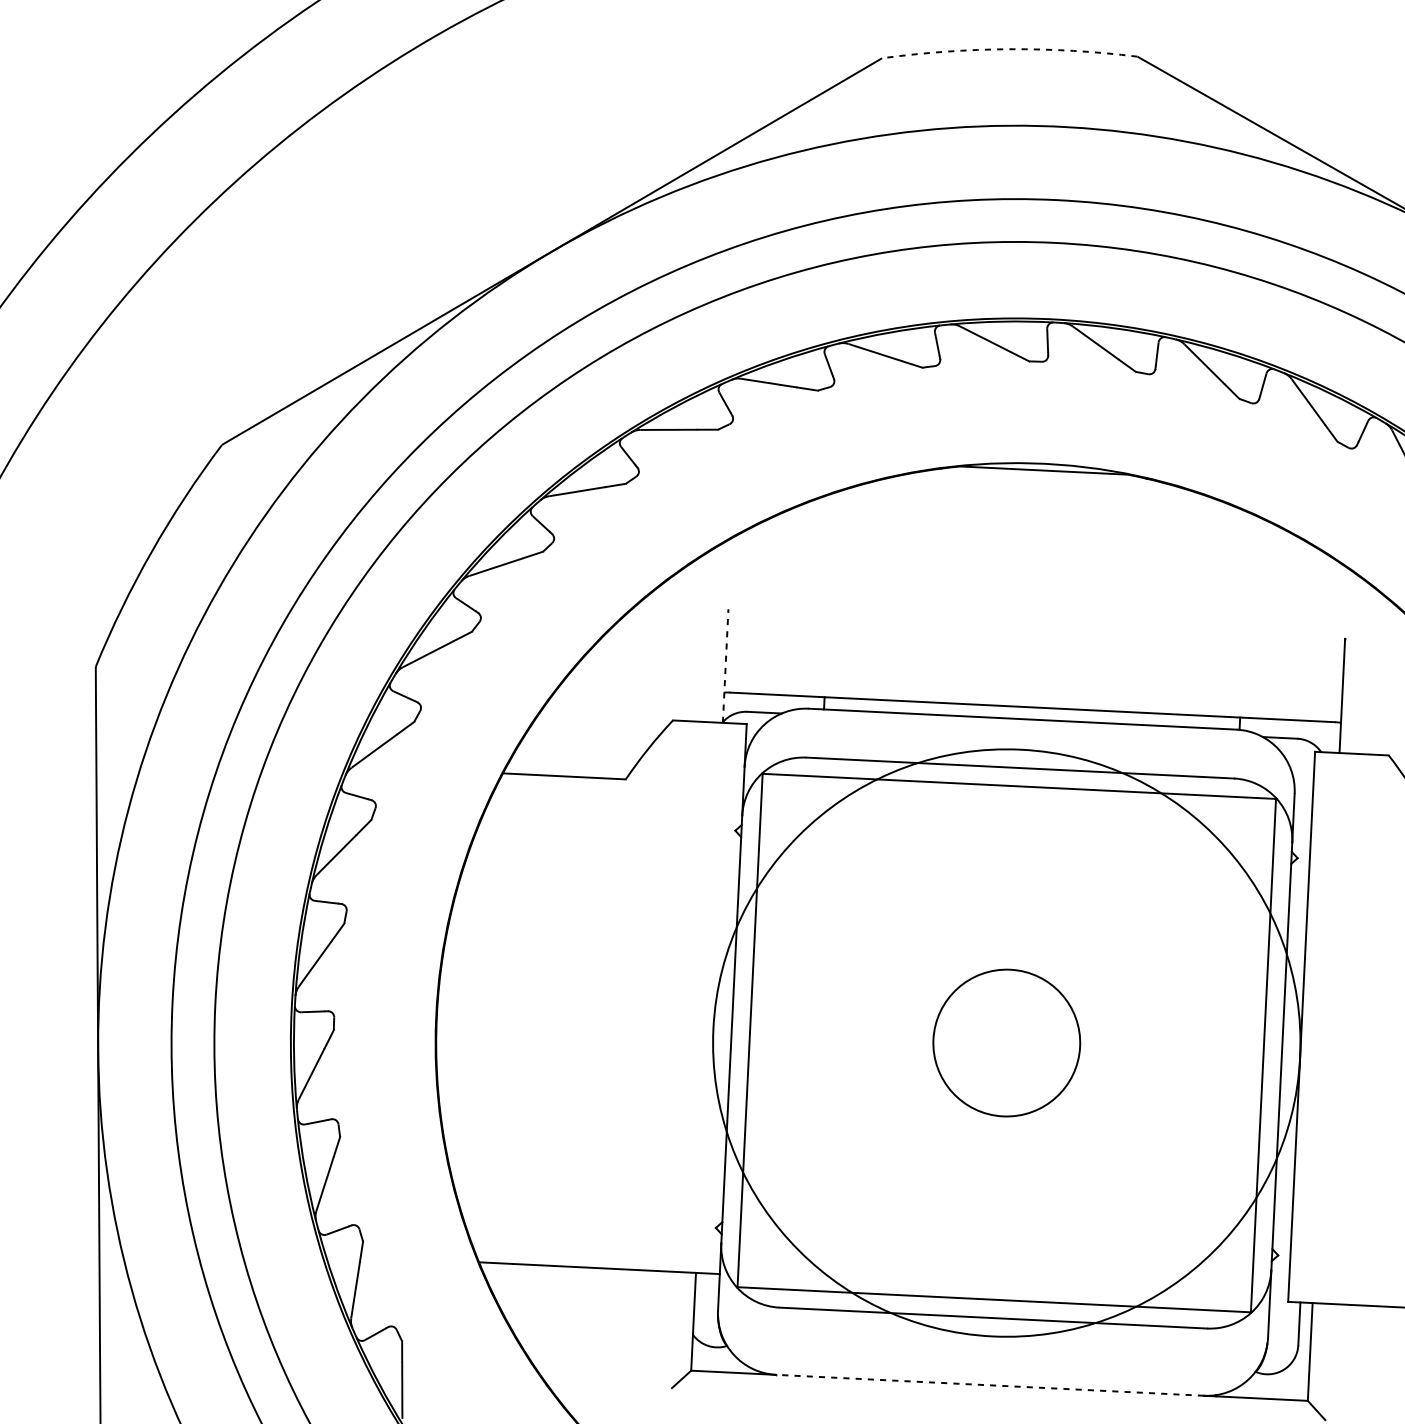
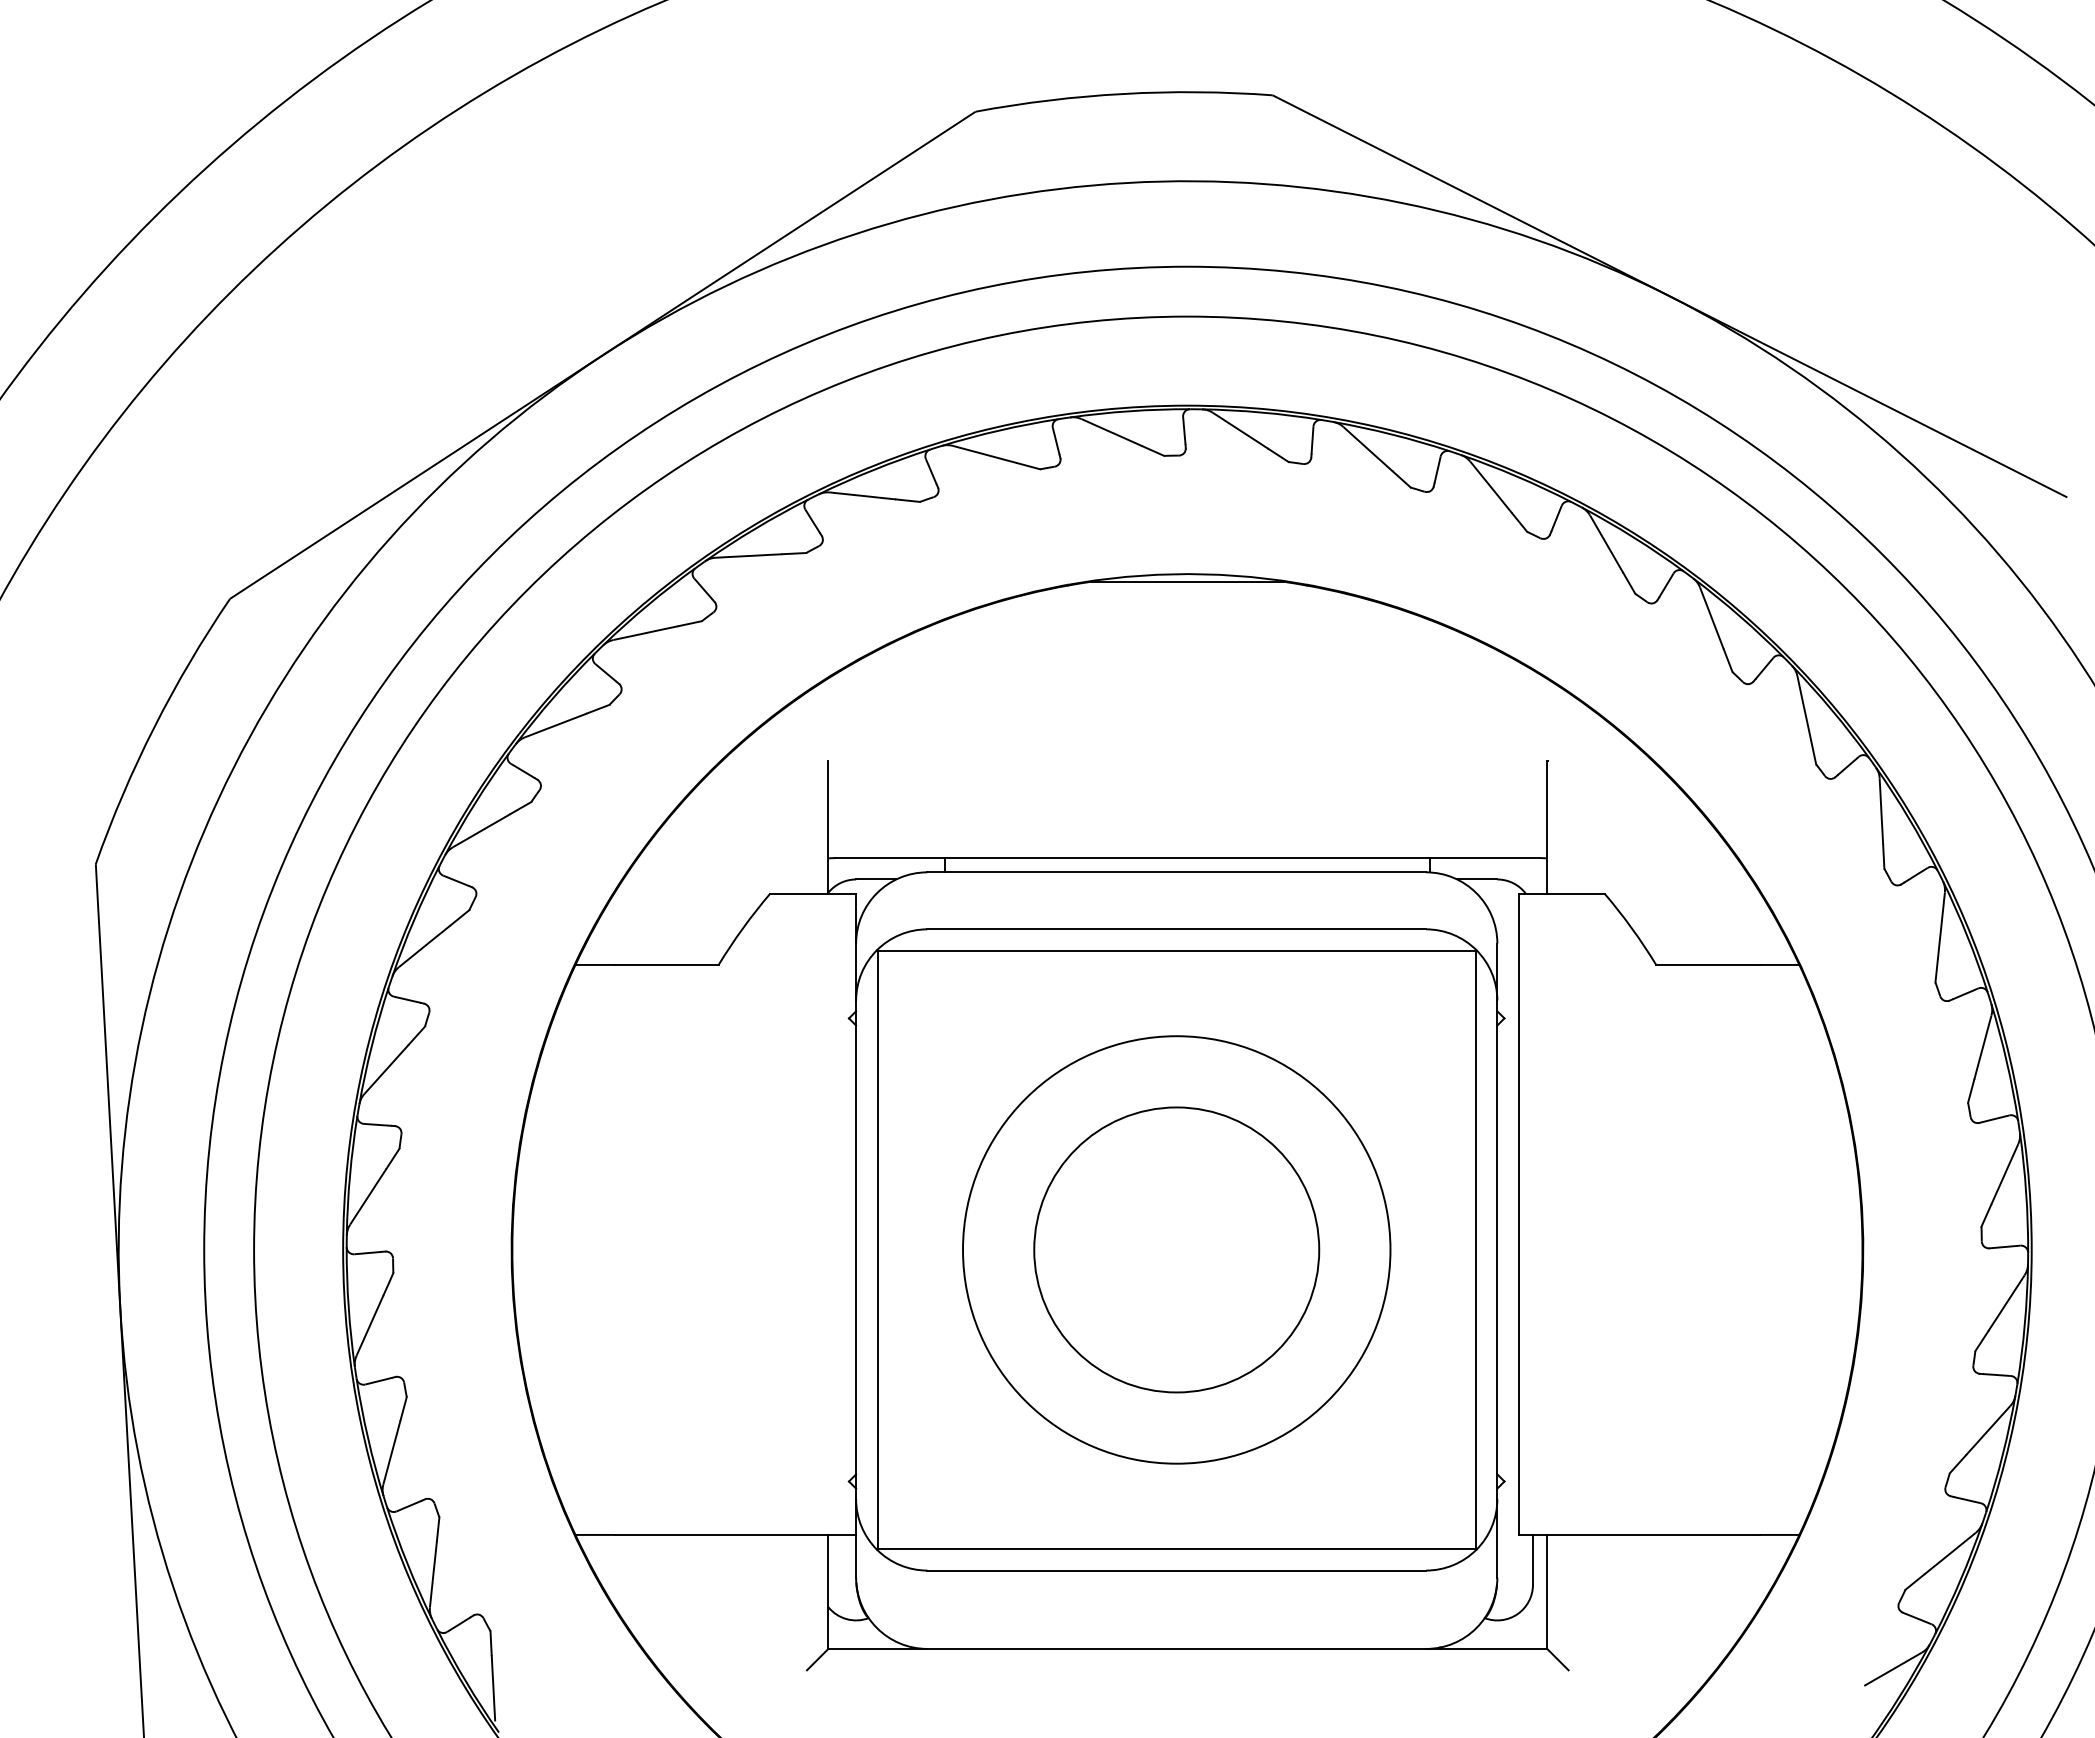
arc: (1009, 48) -> (1123, 93), dashed -> solid
line: (725, 666) -> (828, 827), dashed -> solid
circle: (1006, 1042) -> (1176, 1249), size x0.62
circle: (1006, 1042) -> (1176, 1249), size x1.67
line: (989, 1384) -> (1176, 1648), dashed -> solid

